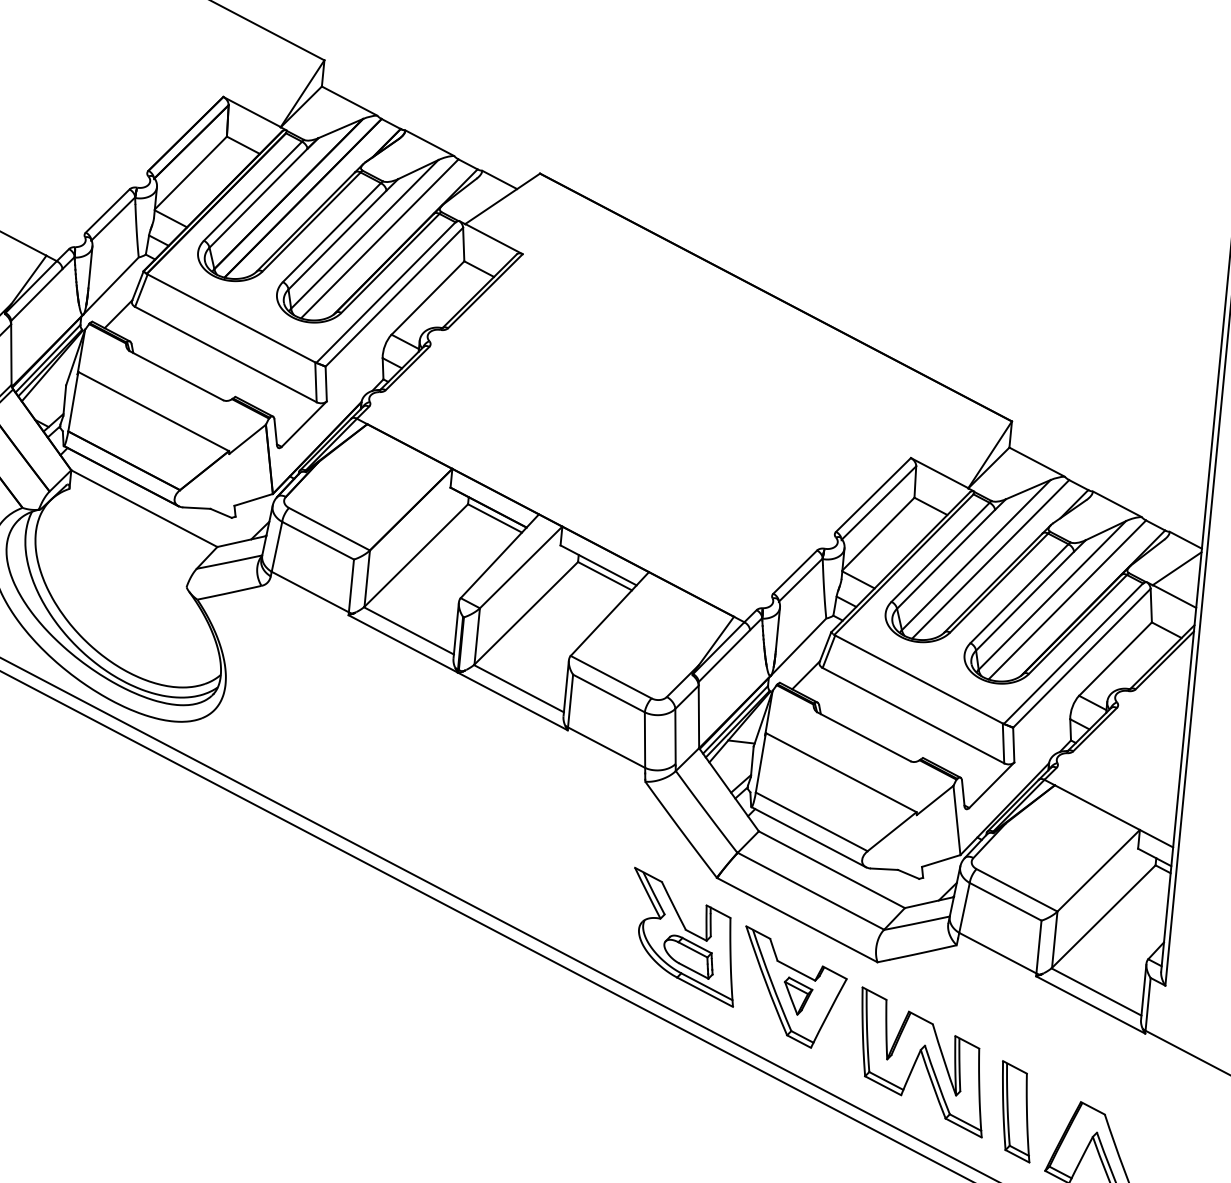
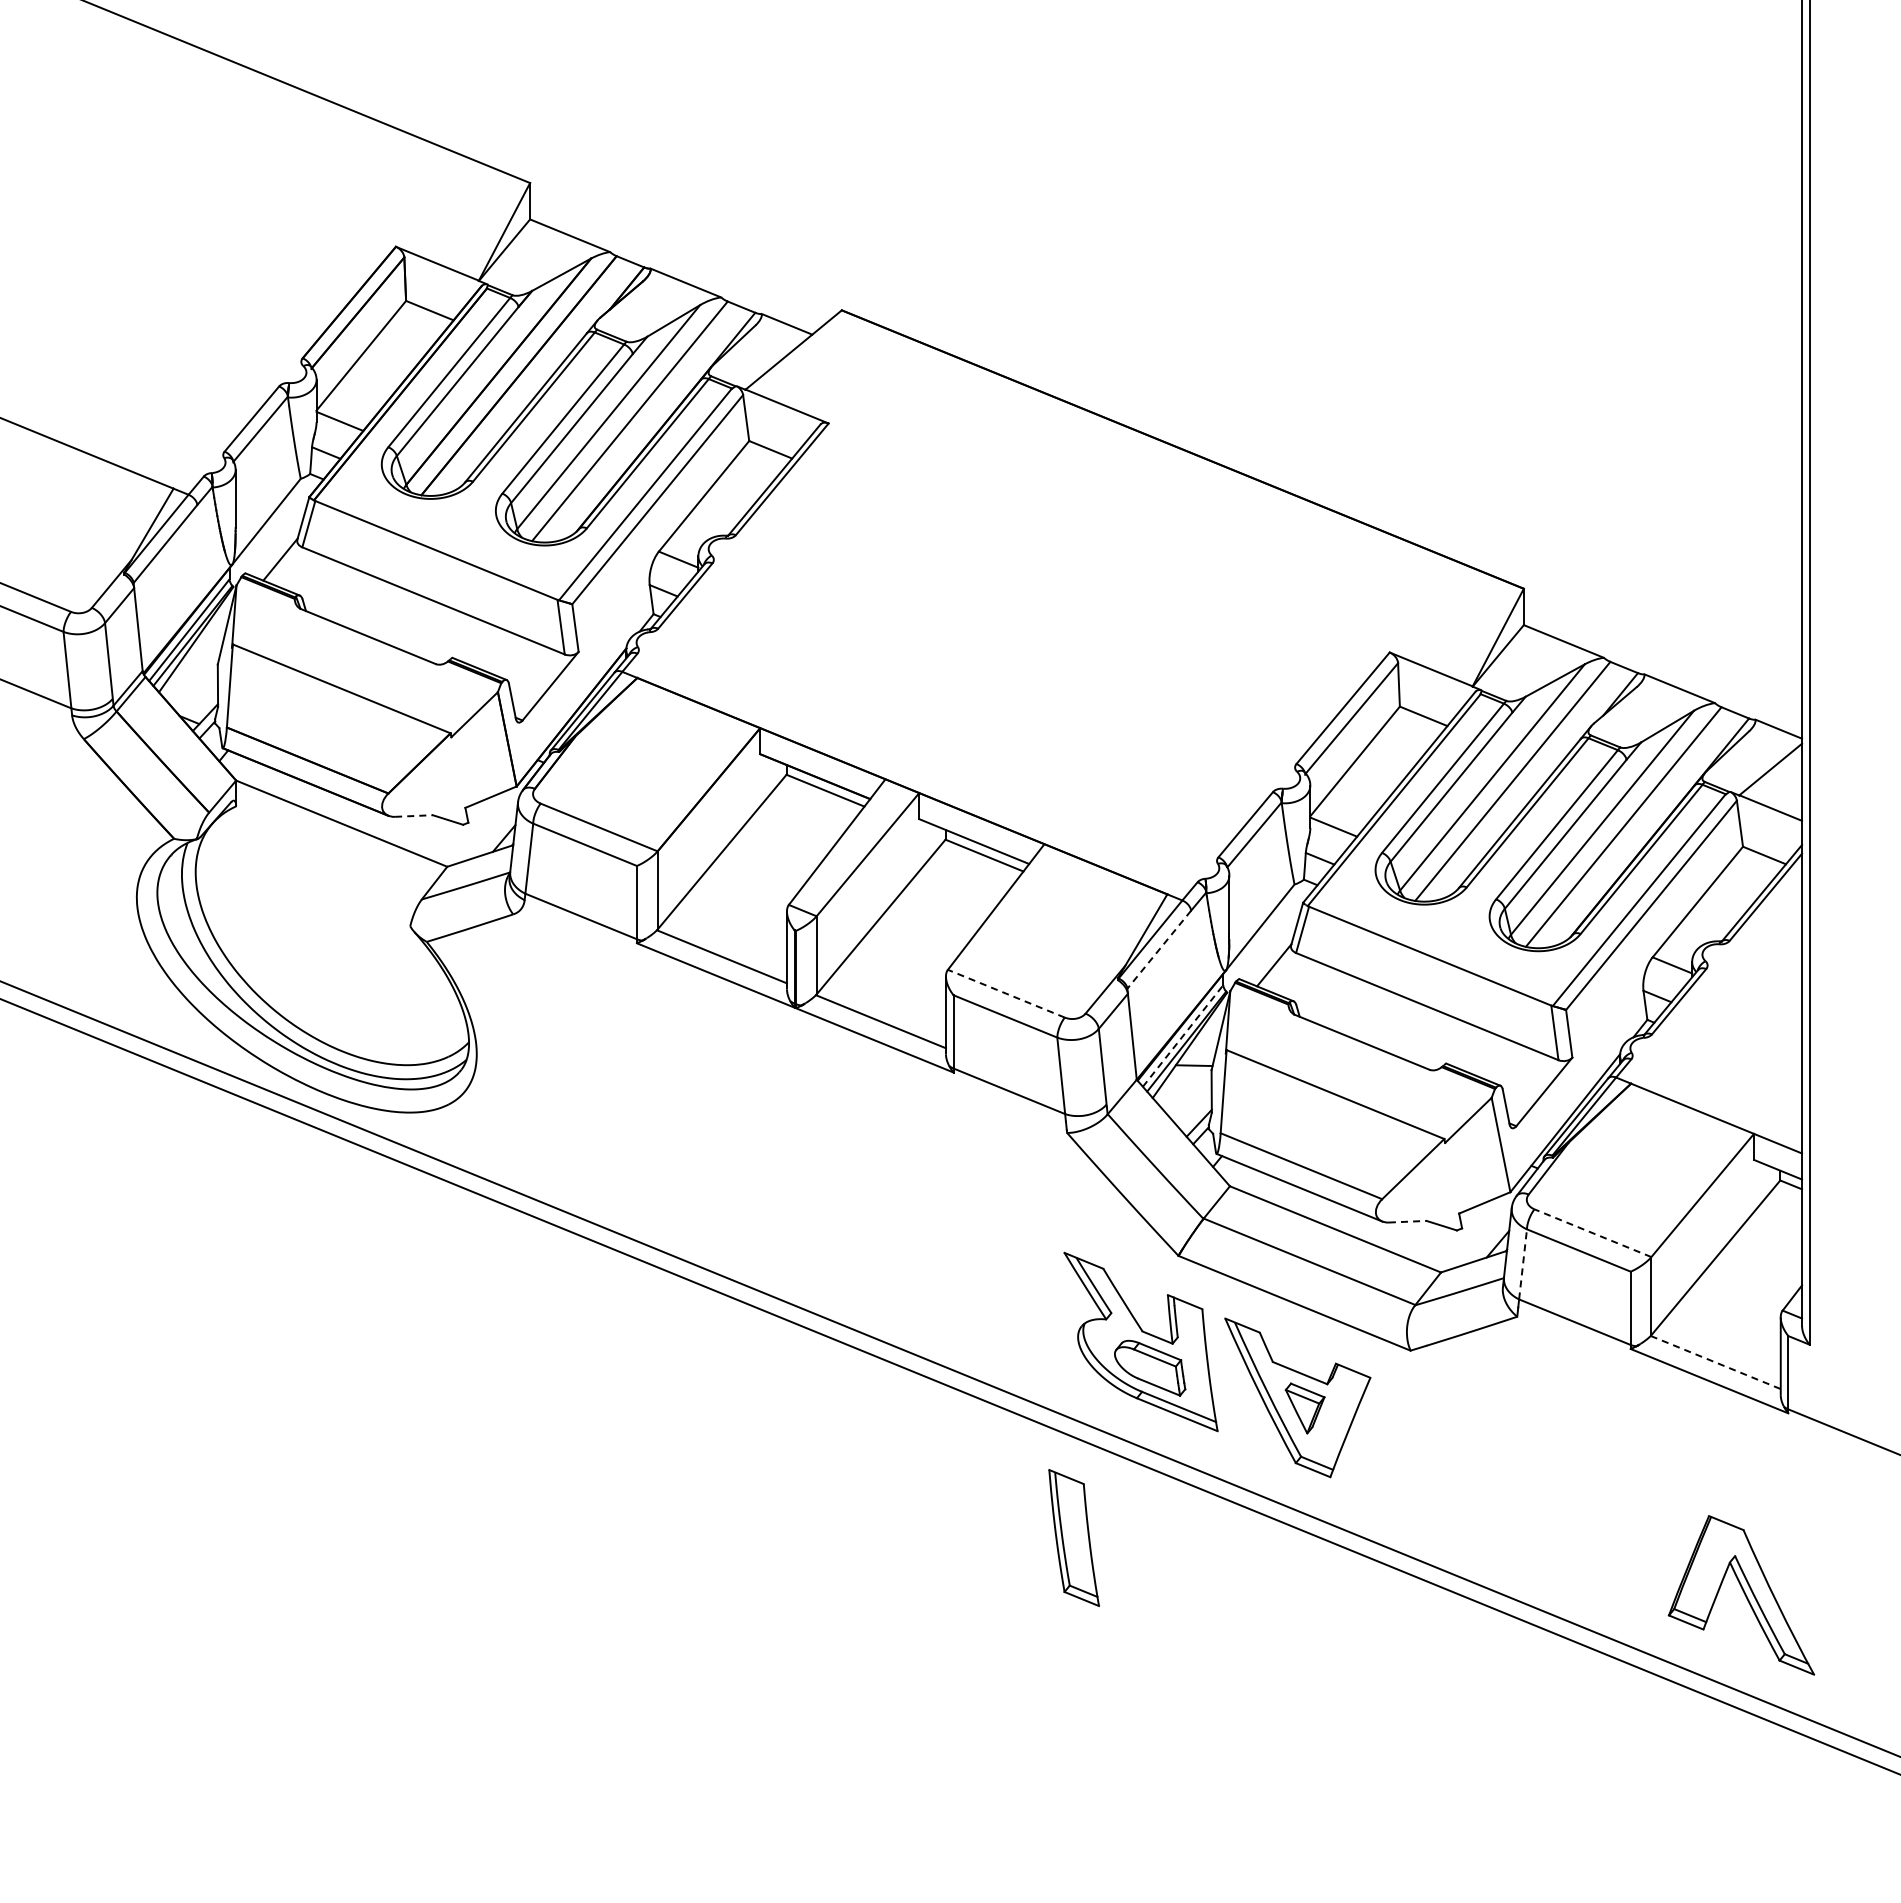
line: (196, 508) -> (413, 816), solid -> dashed
line: (723, 656) -> (1158, 950), solid -> dashed
line: (610, 676) -> (1005, 993), solid -> dashed
line: (735, 719) -> (1183, 1035), solid -> dashed
line: (884, 869) -> (1407, 1221), solid -> dashed
line: (1016, 890) -> (1592, 1233), solid -> dashed
line: (964, 907) -> (1523, 1263), solid -> dashed
line: (1097, 992) -> (1716, 1362), solid -> dashed
part: (922, 1062) -> (1485, 1482), removed
part: (1015, 1112) -> (1073, 1538), moved

